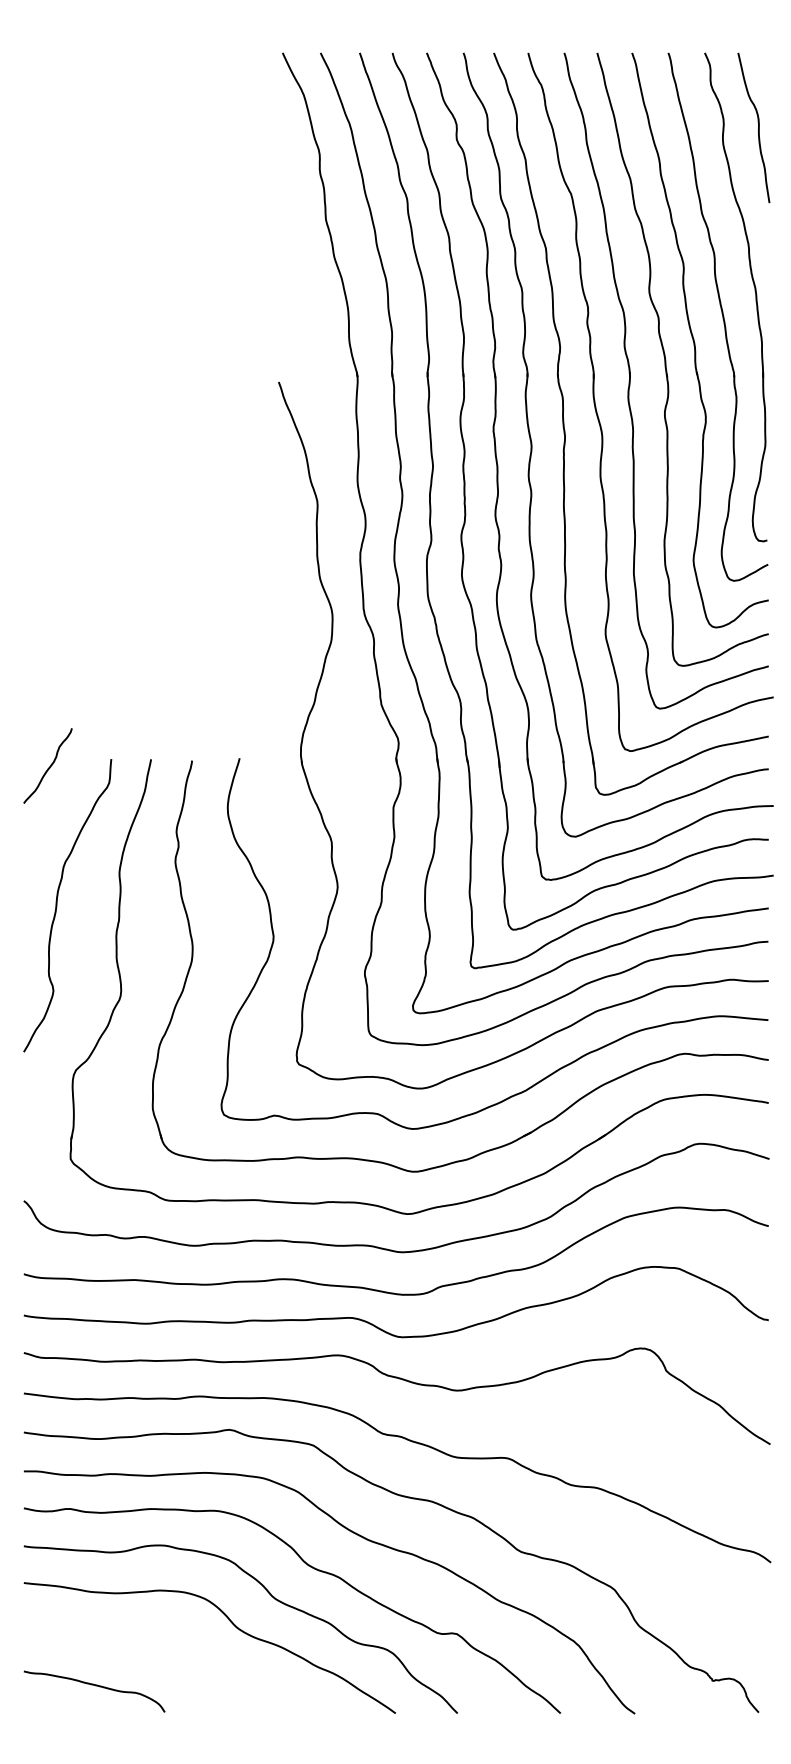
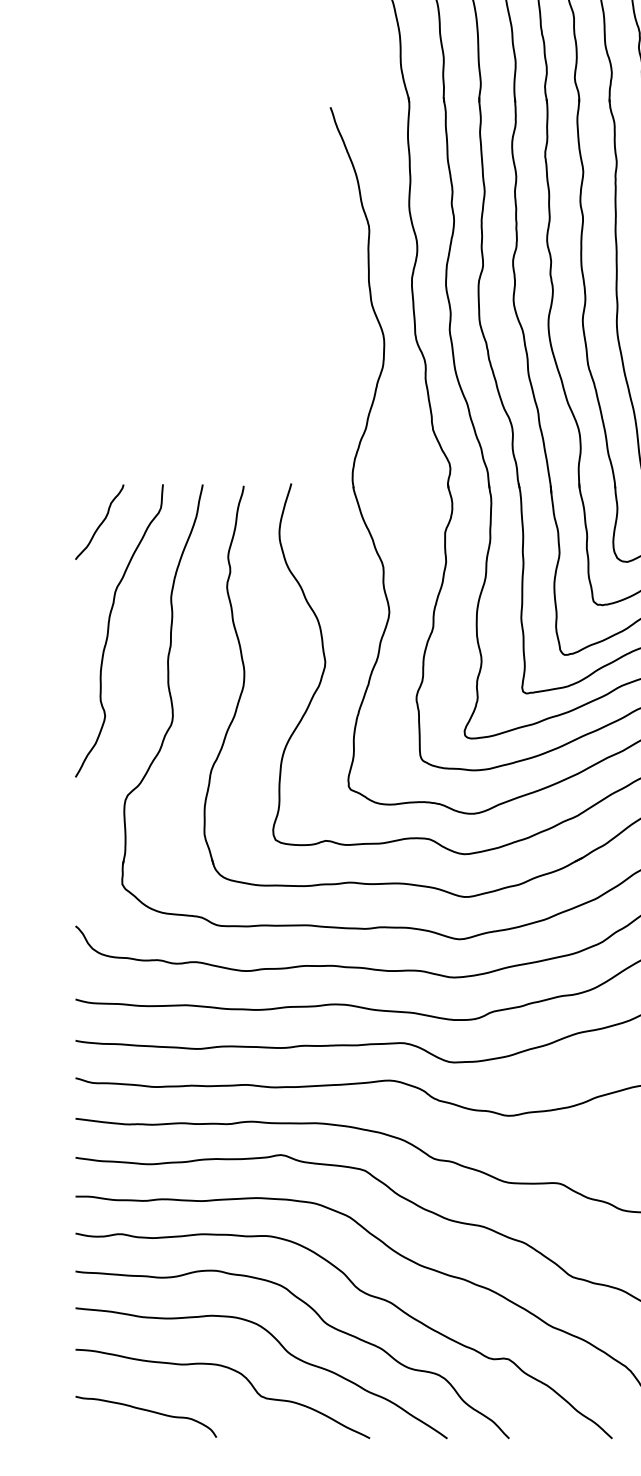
curve: (49, 766) -> (101, 522), moved
curve: (182, 1646) -> (234, 1371), added

